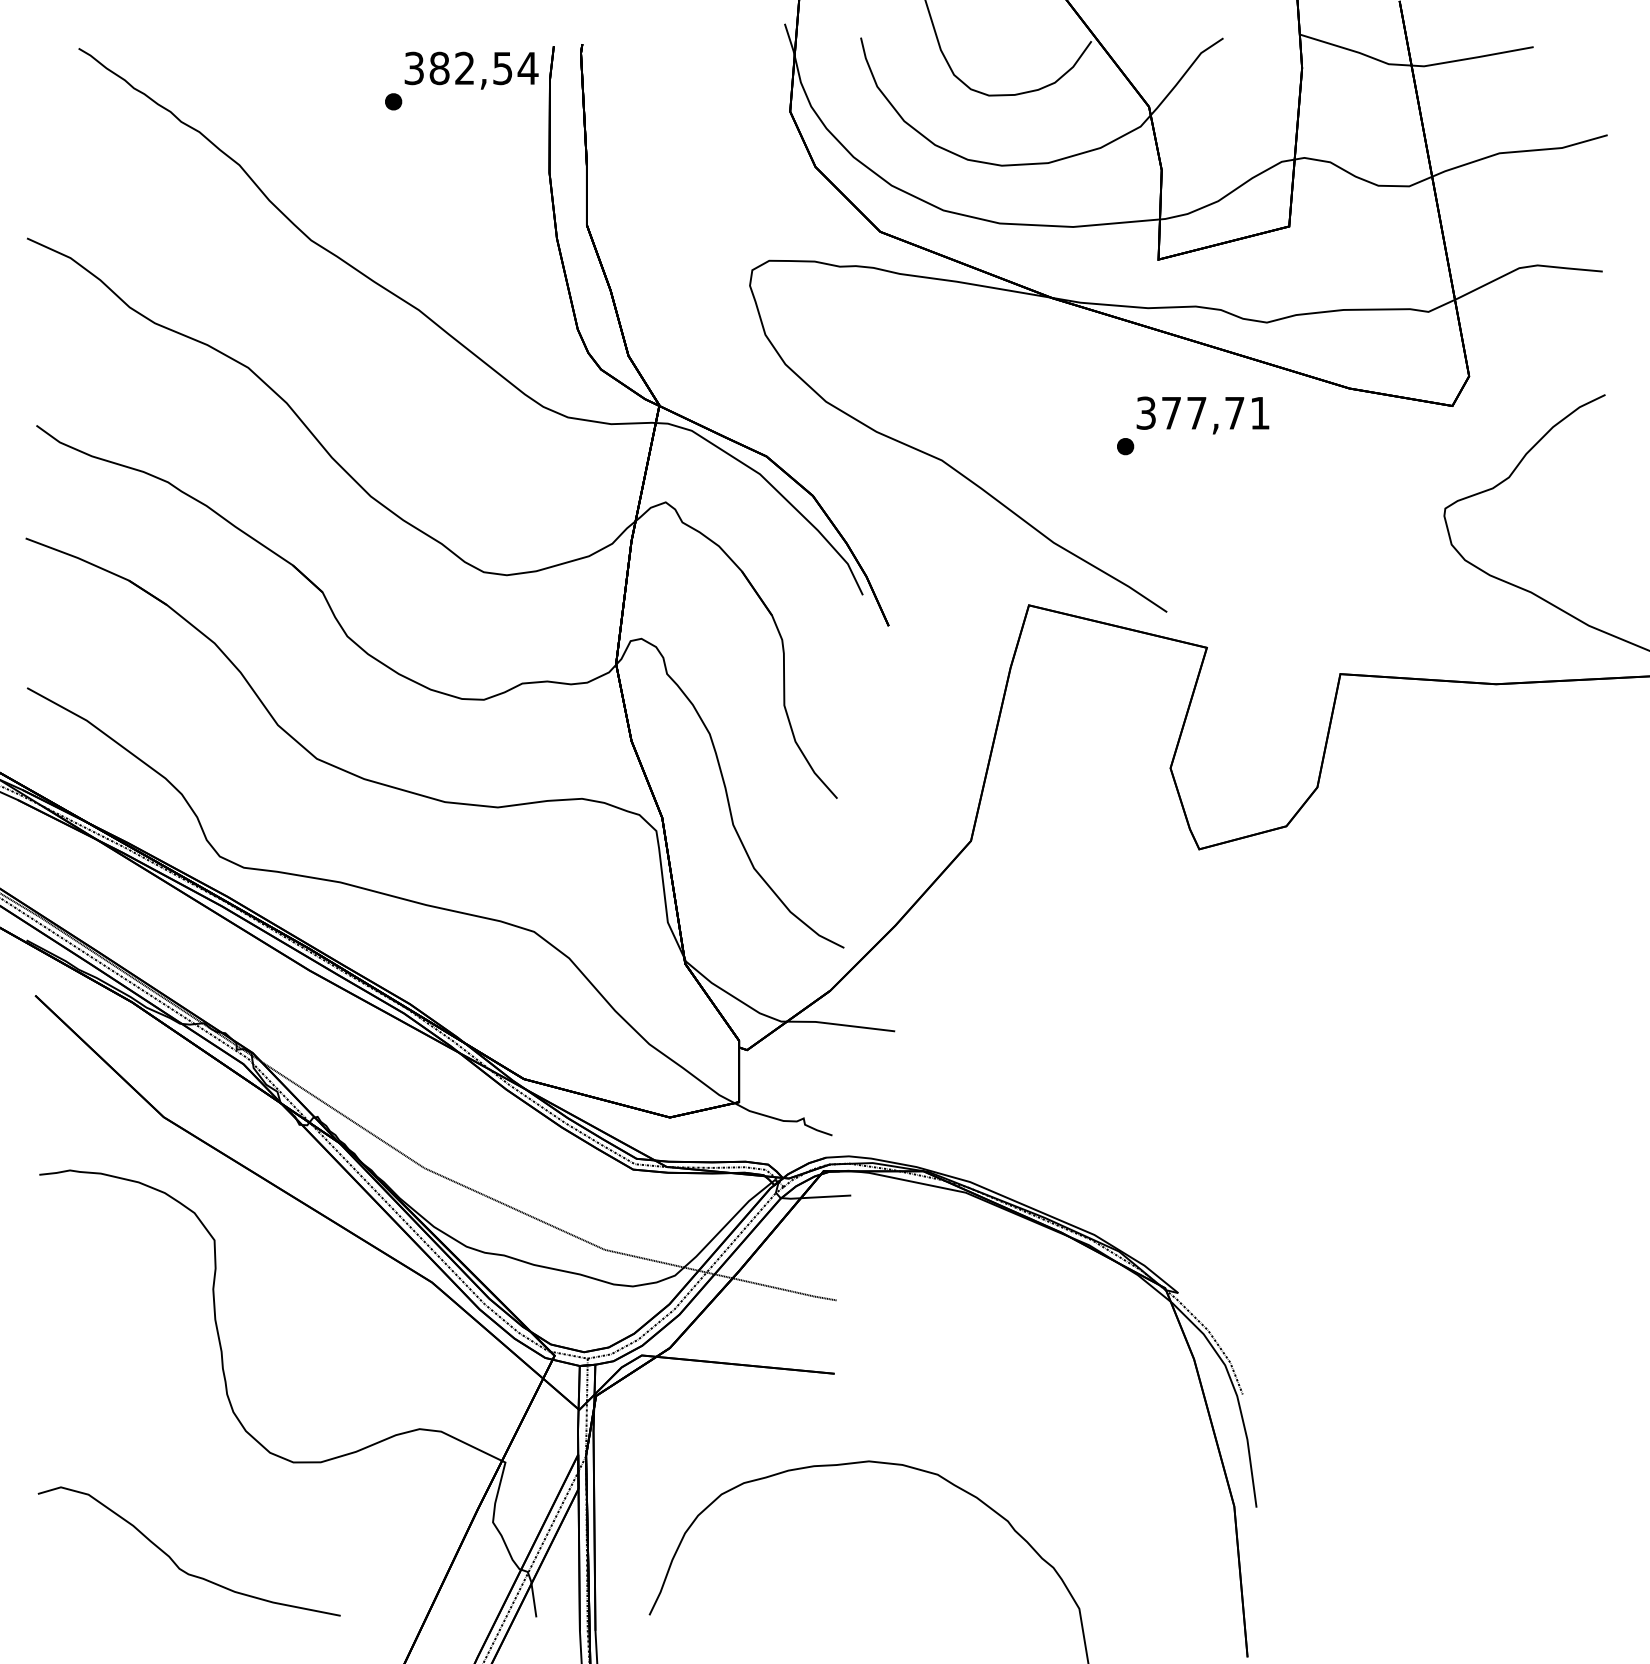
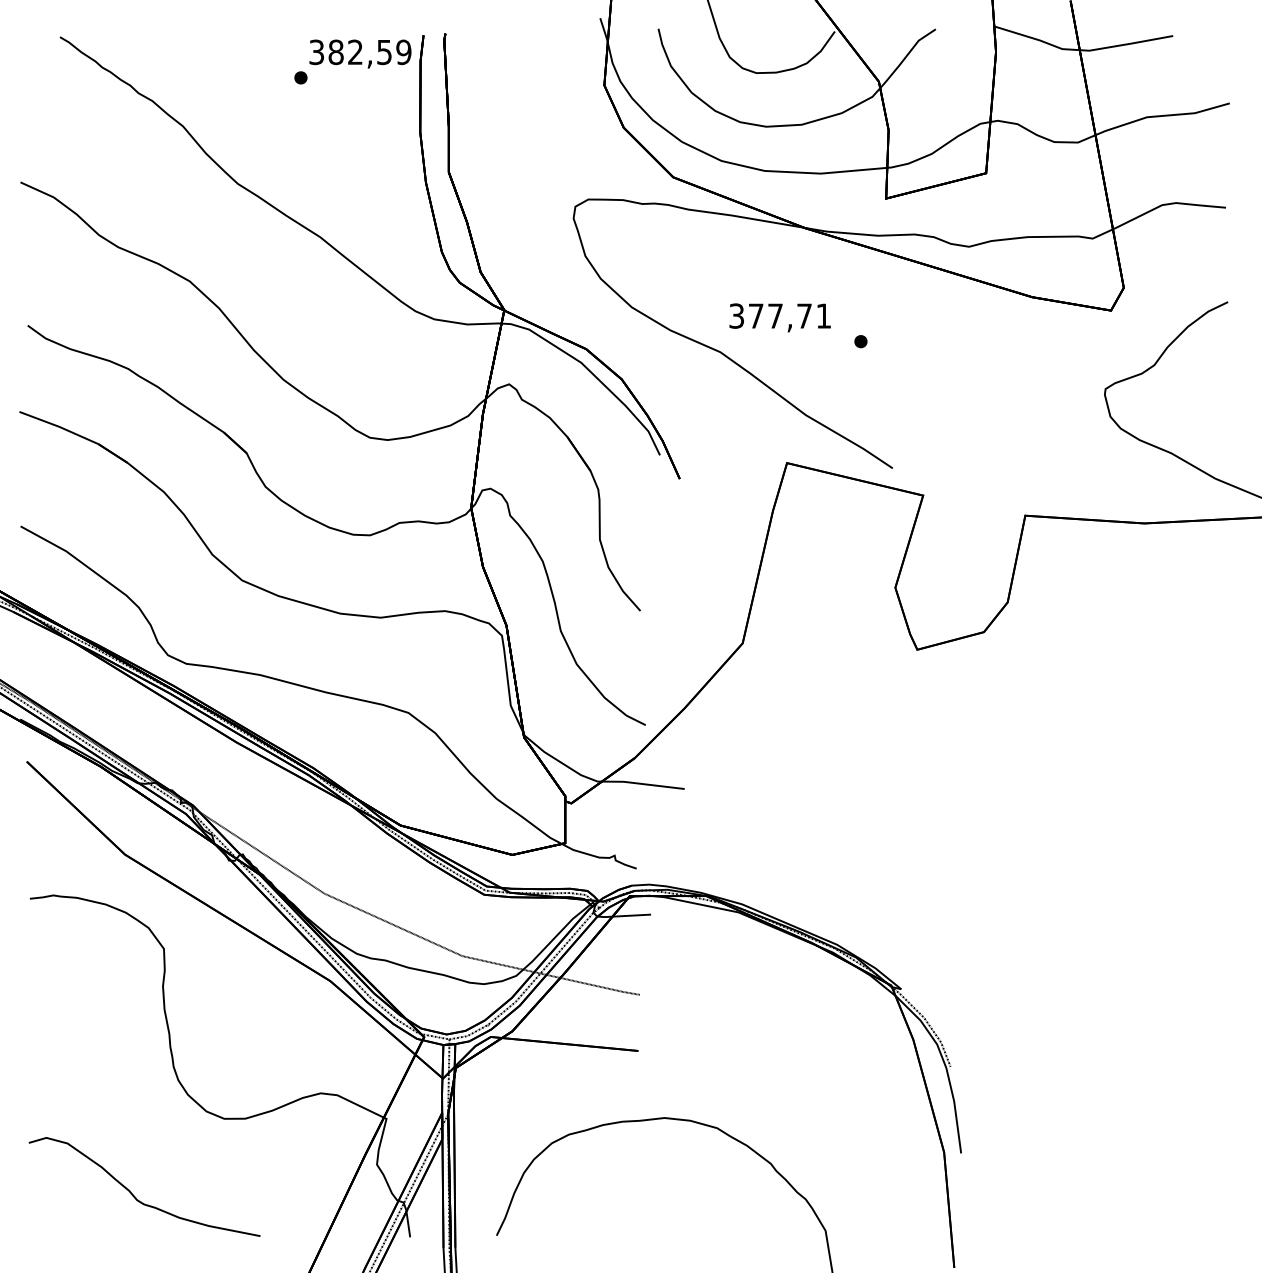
text: (527, 68) -> (403, 52), 382,54 -> 382,59
text: (1202, 415) -> (779, 317), moved

